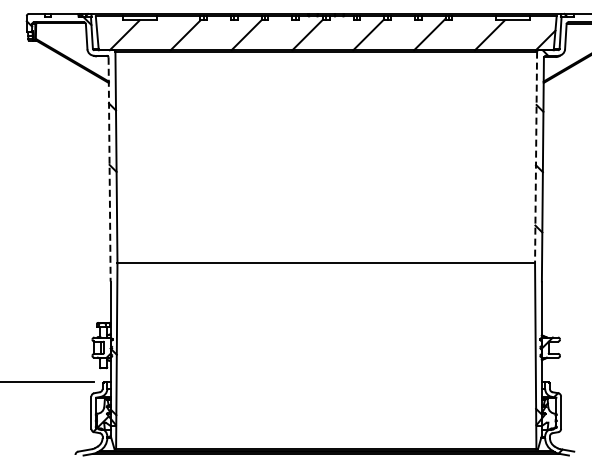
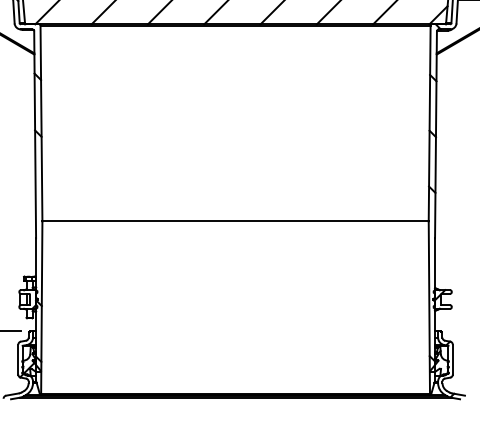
line: (536, 157) -> (430, 123), dashed -> solid
line: (109, 169) -> (35, 134), dashed -> solid

